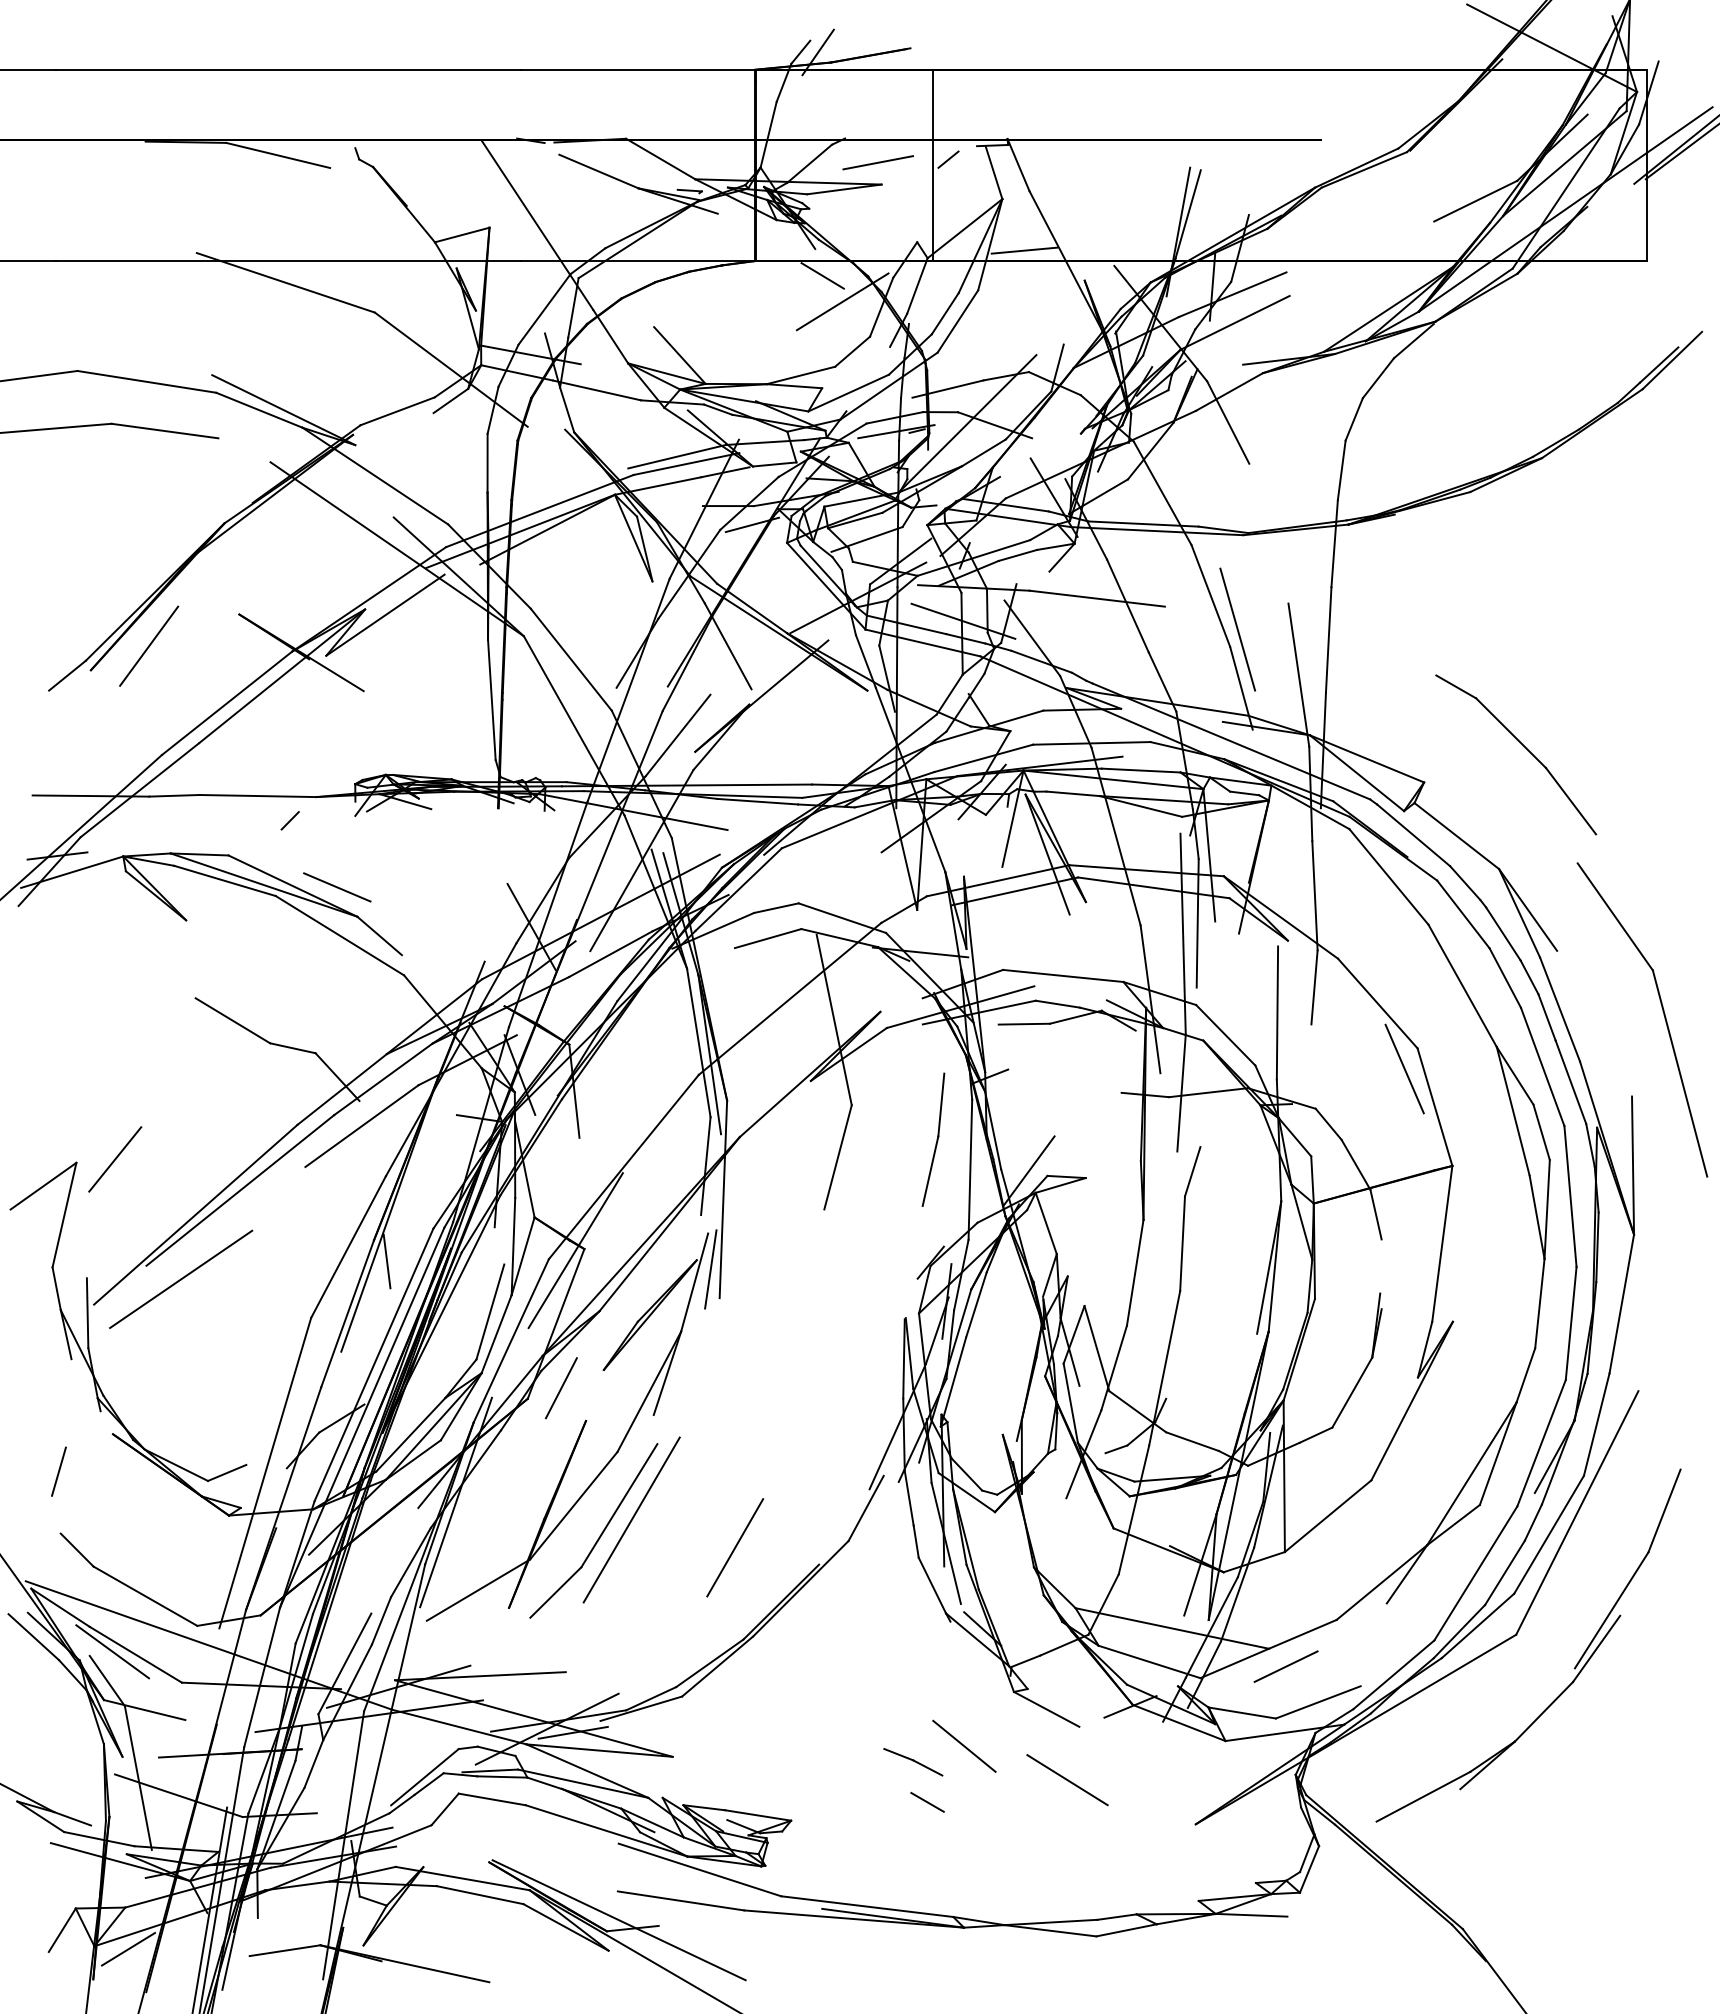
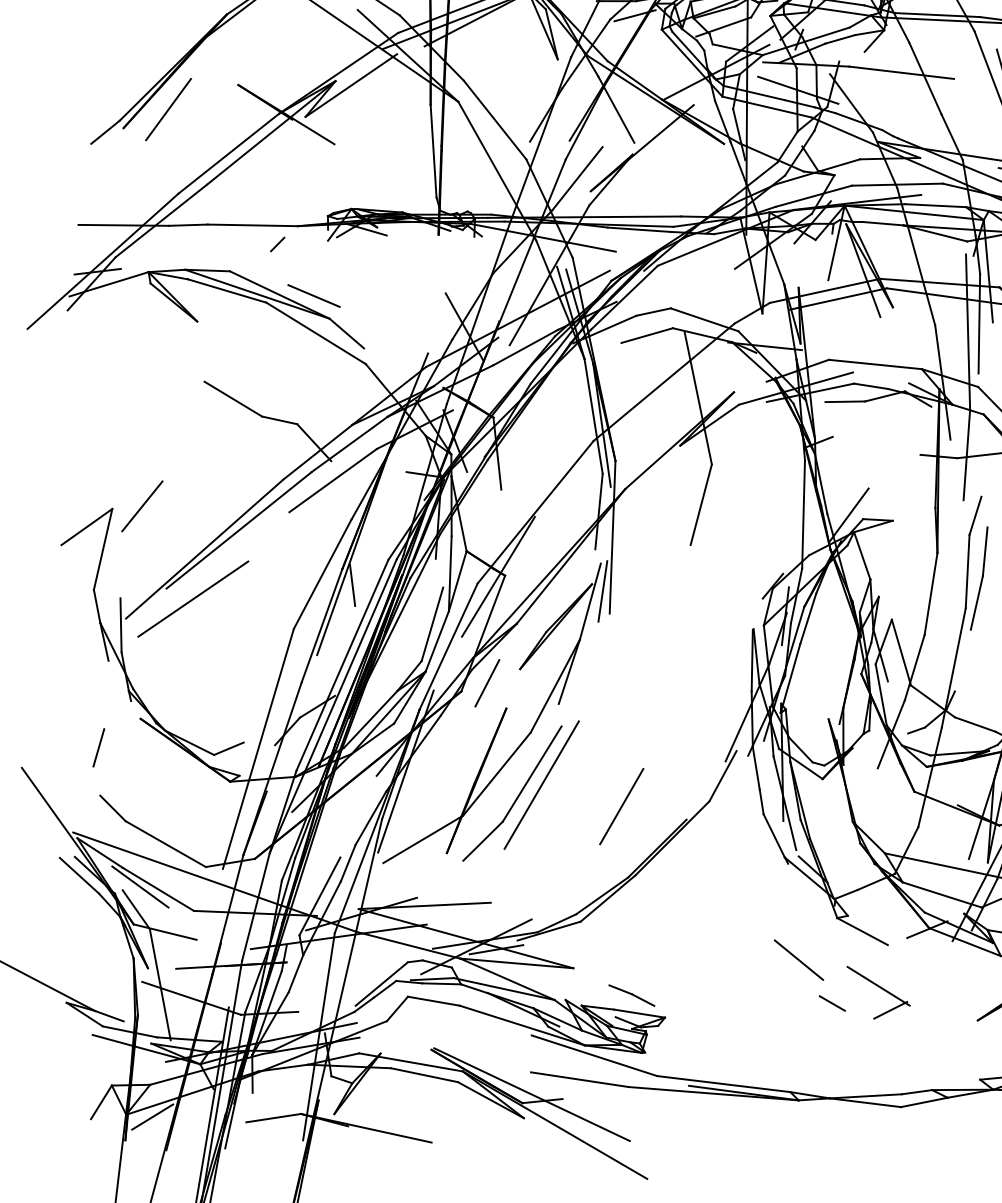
part: (933, 1139) -> (979, 578), moved
part: (913, 1762) -> (632, 995), moved
line: (927, 1802) -> (832, 1003), moved
line: (1082, 1810) -> (890, 1009), added

